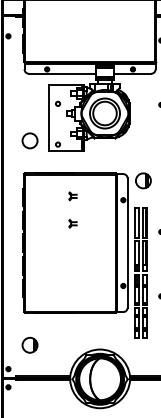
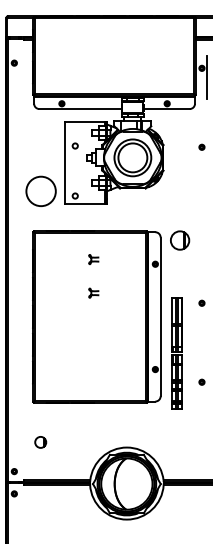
circle: (29, 140) -> (40, 191), size x1.6
part: (140, 272) -> (176, 353), size x0.7
part: (29, 345) -> (40, 442), size x0.6

